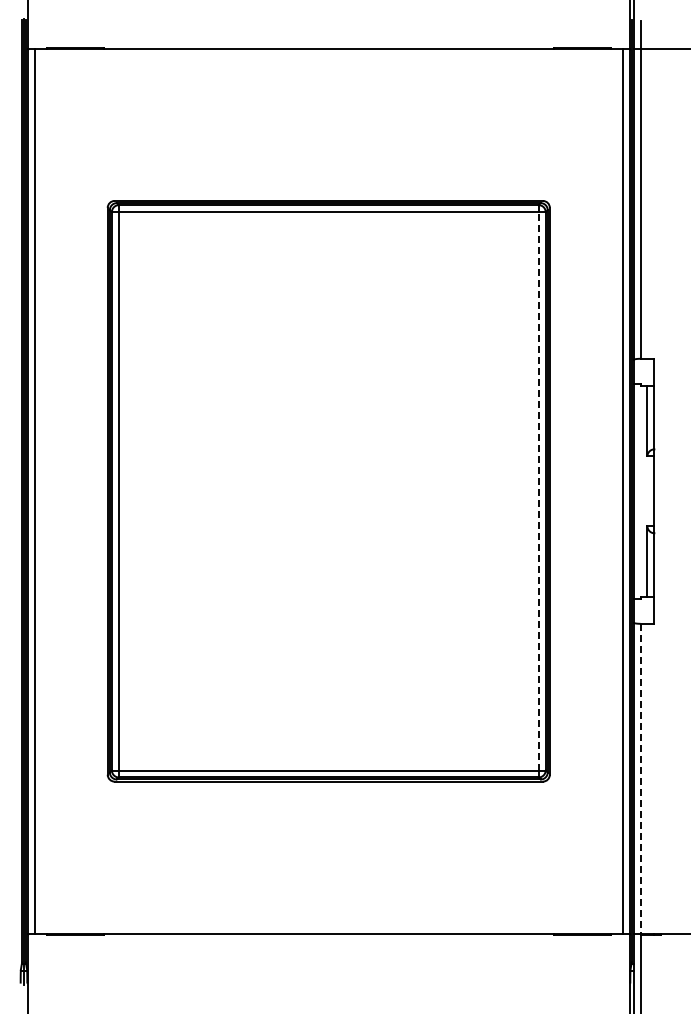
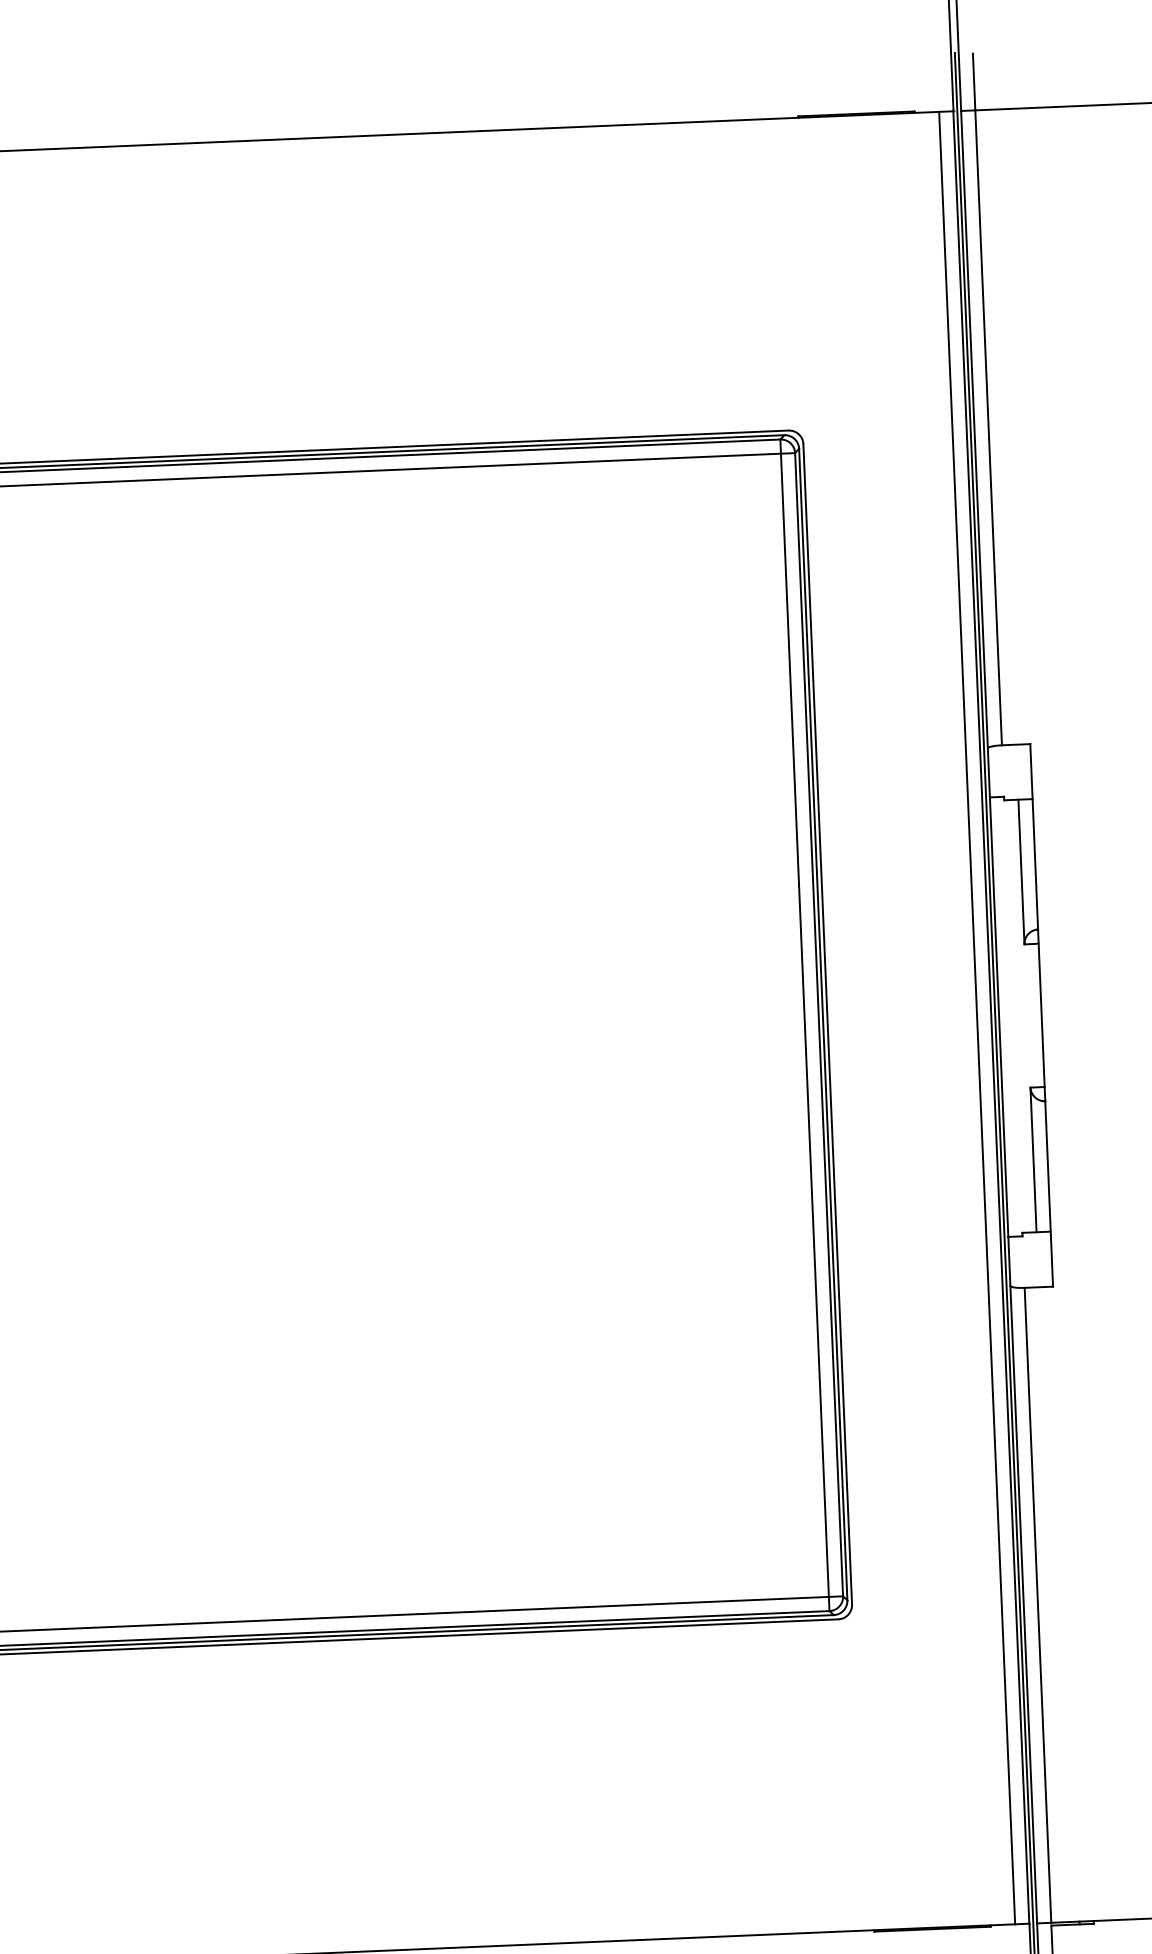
line: (538, 490) -> (804, 1023), dashed -> solid
line: (640, 779) -> (1037, 1606), dashed -> solid

